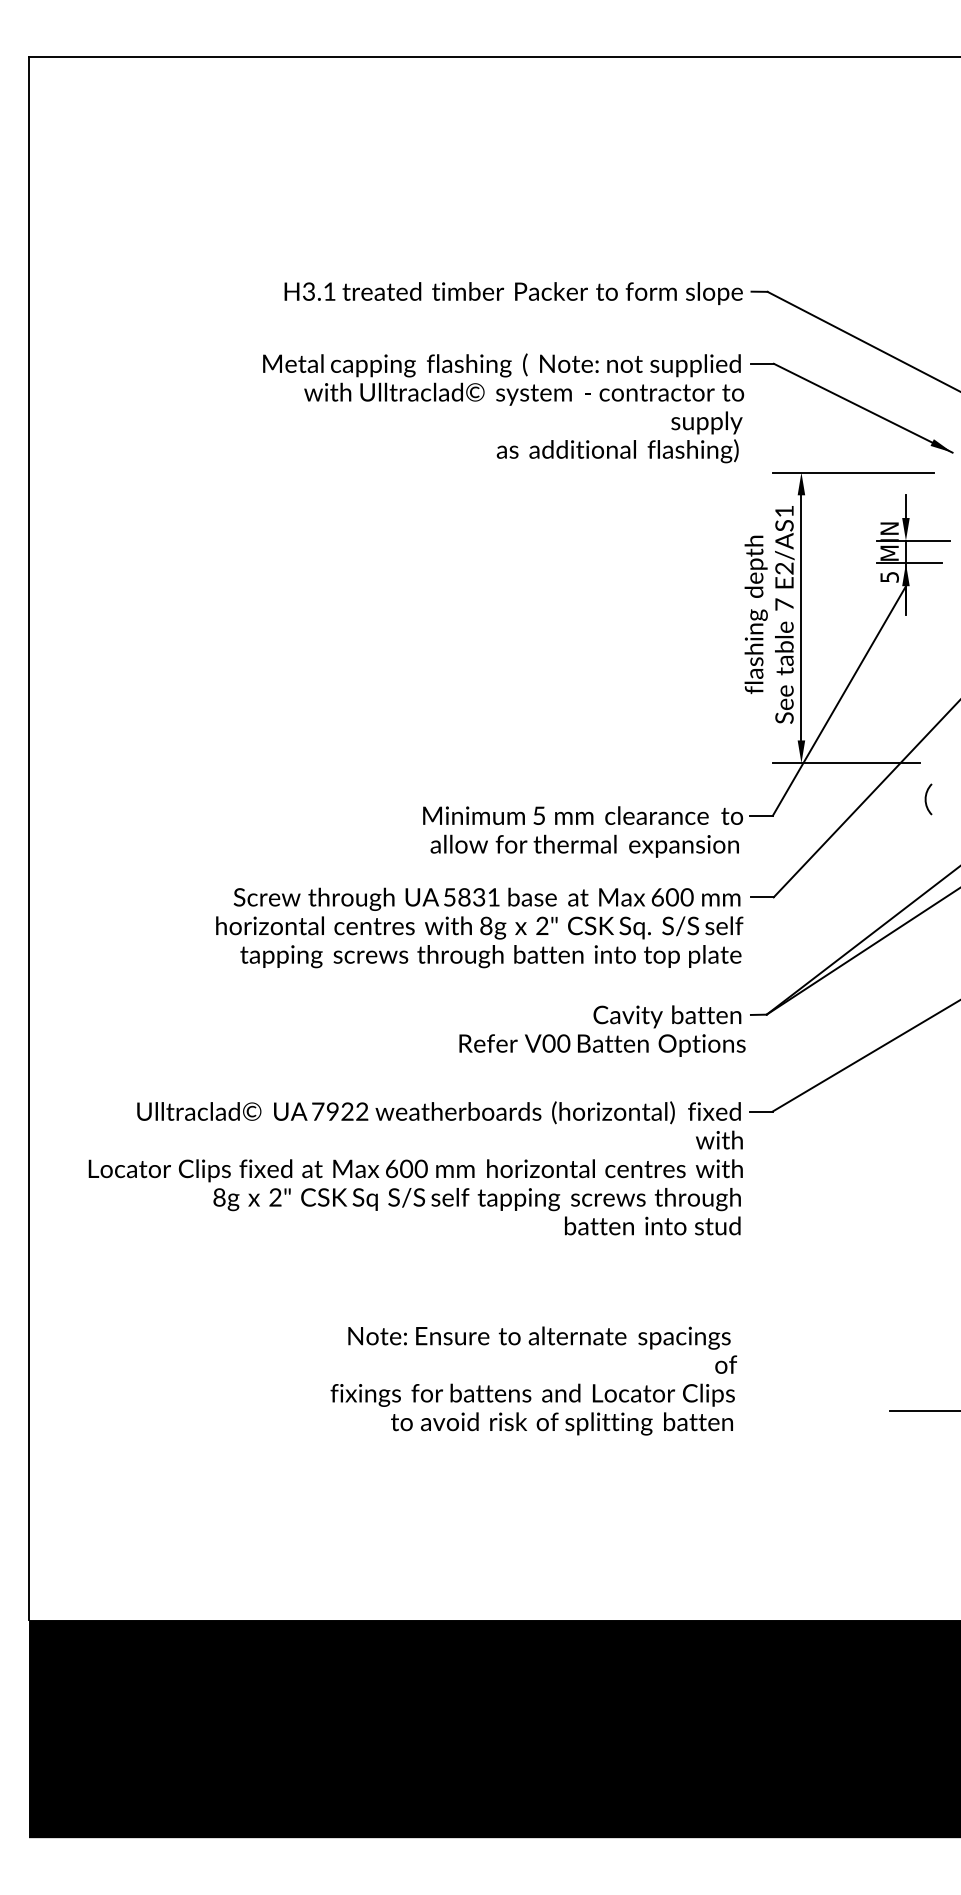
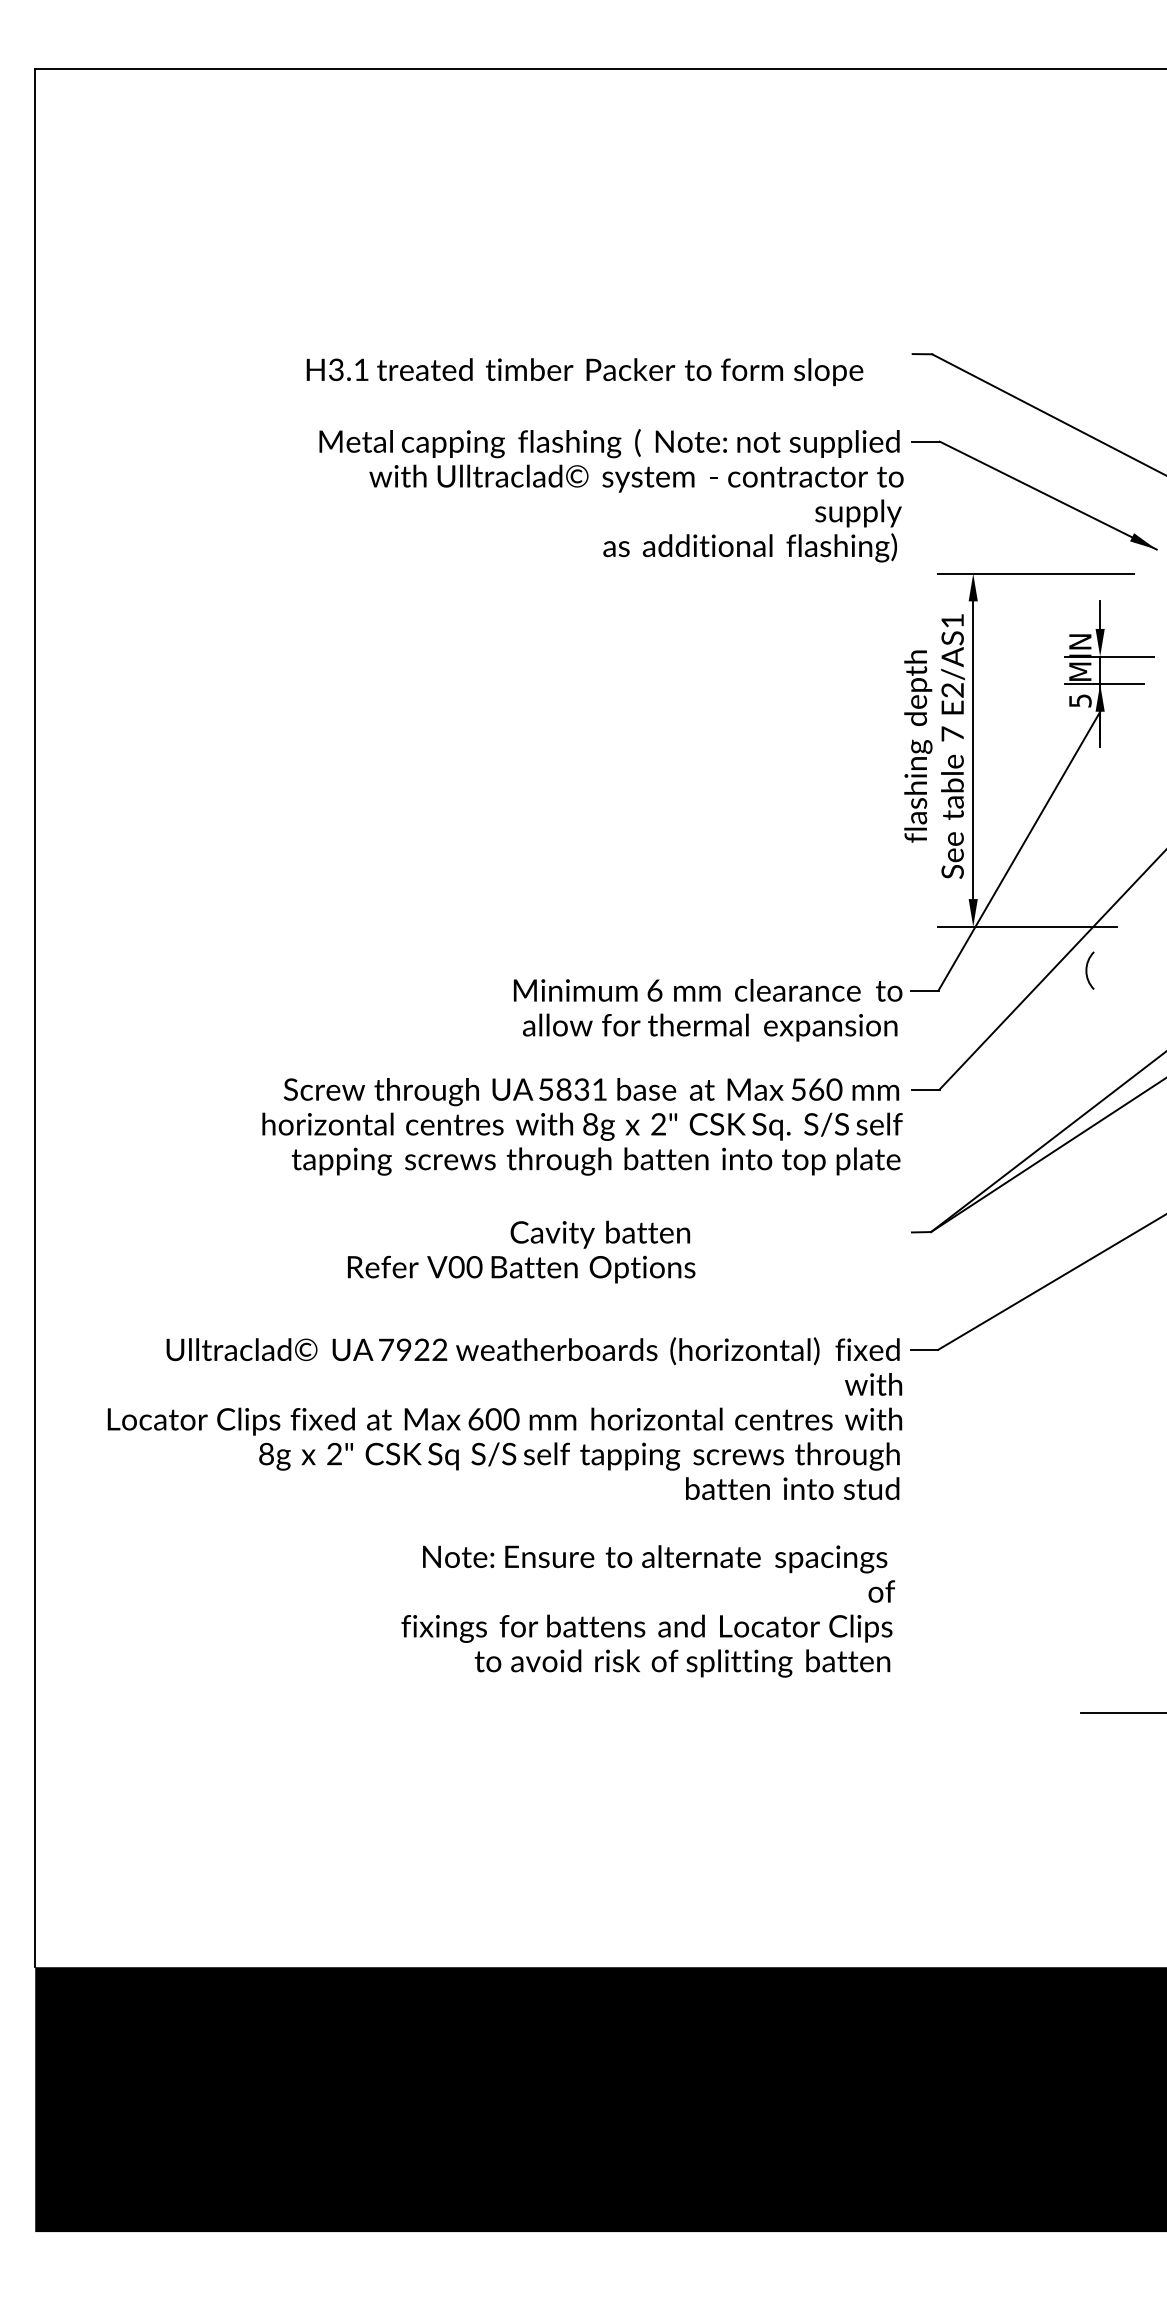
text: (513, 293) -> (584, 372), moved
arc: (926, 799) -> (1087, 970), moved
text: (539, 815) -> (655, 990), 5 -> 6
text: (664, 897) -> (806, 1089), 600 -> 560
text: (602, 1030) -> (521, 1251), moved
text: (533, 1380) -> (647, 1610), moved

